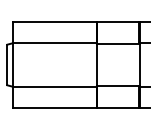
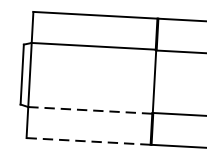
line: (55, 86) -> (91, 110), solid -> dashed
line: (55, 107) -> (89, 141), solid -> dashed

